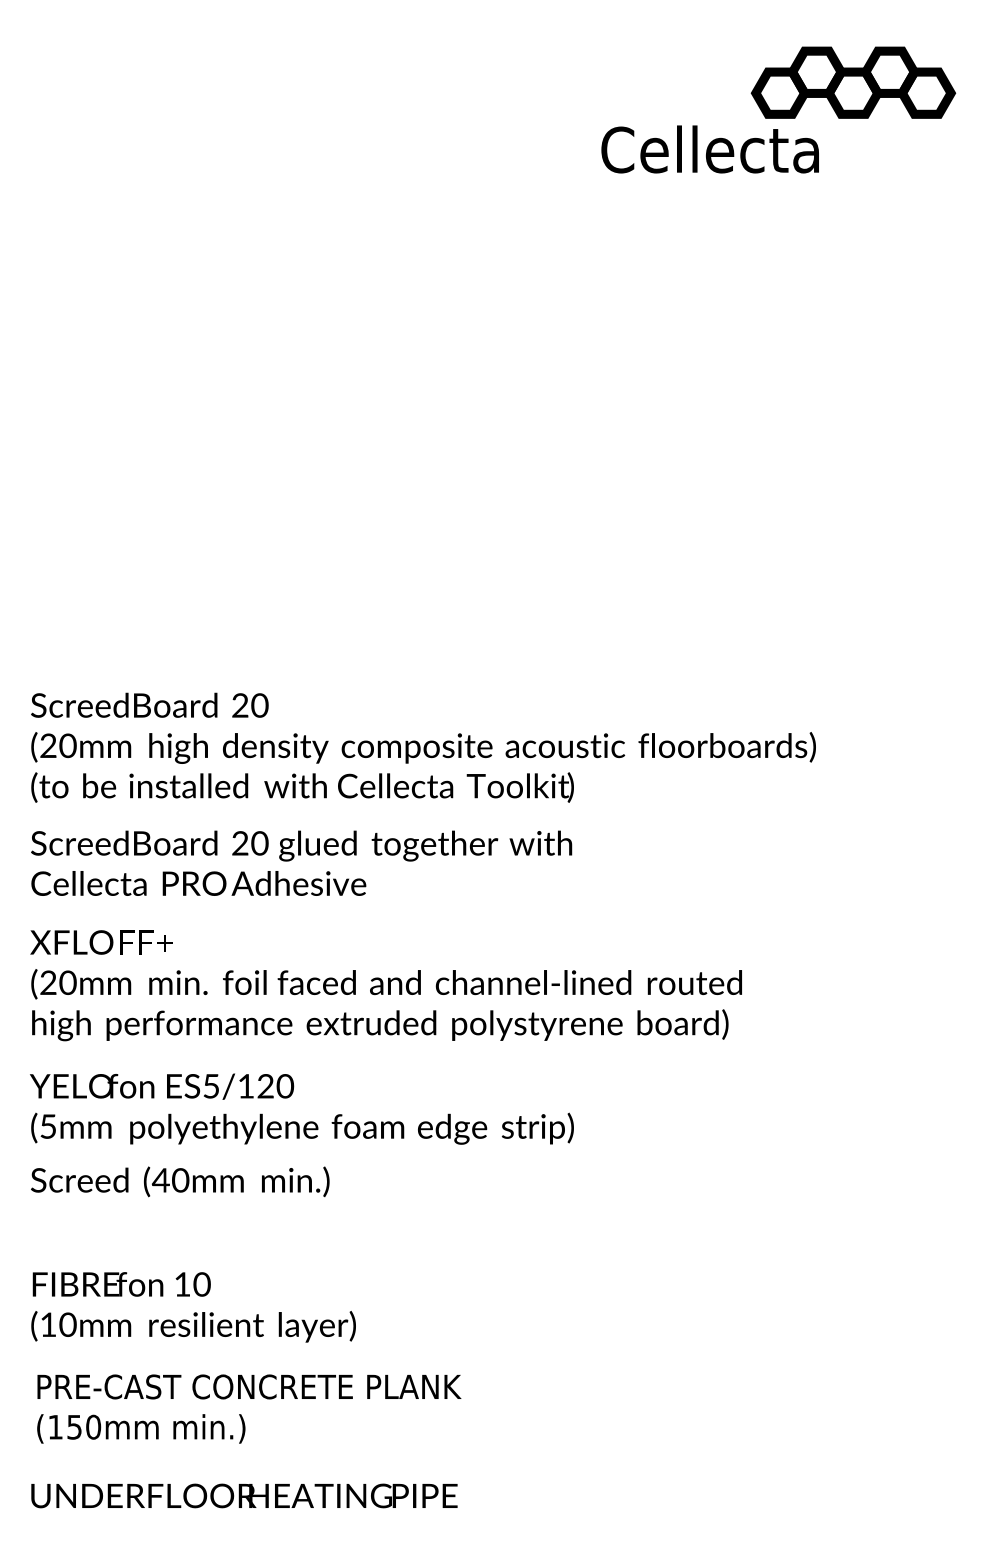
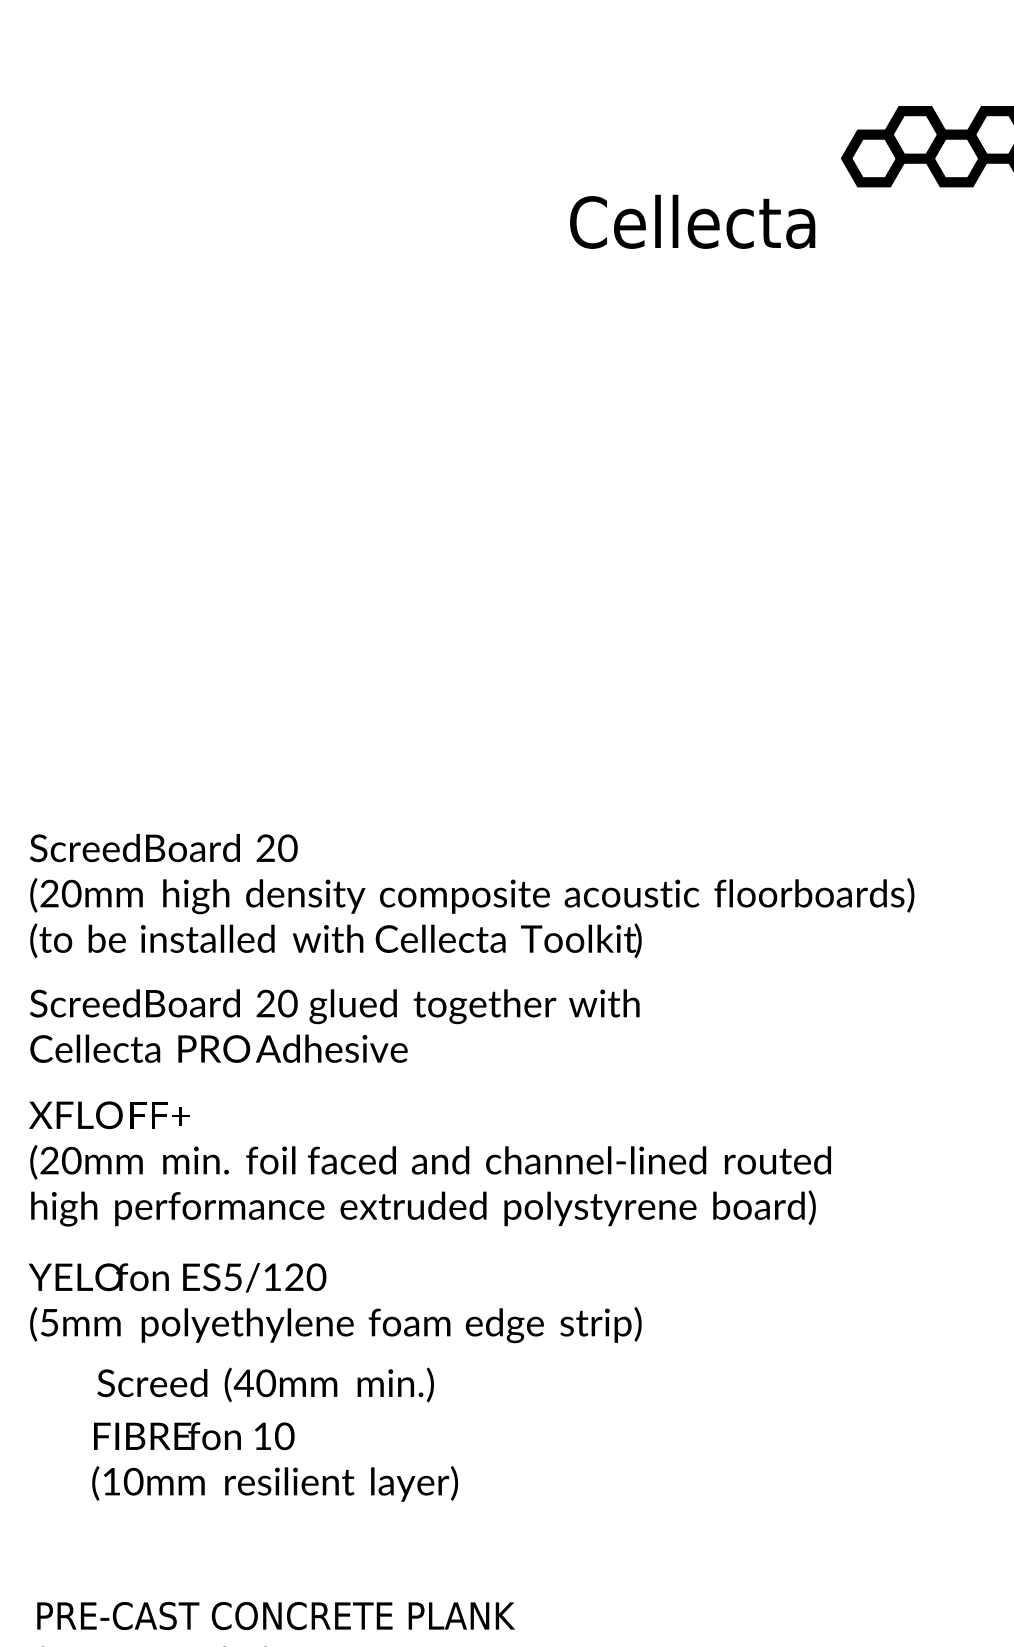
text: (709, 149) -> (691, 221), moved
text: (180, 1181) -> (265, 1384), moved
text: (193, 1307) -> (274, 1462), moved

